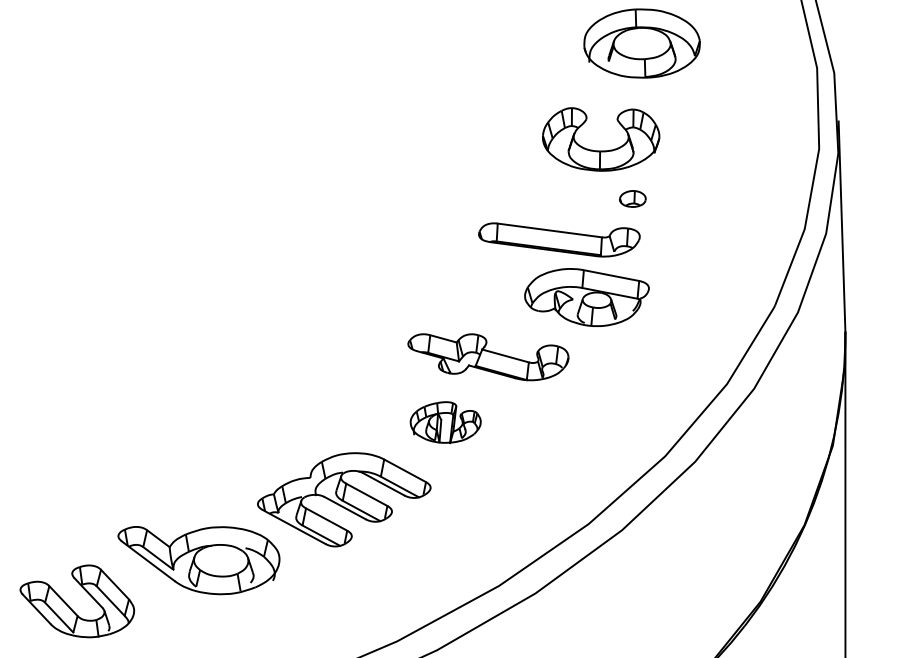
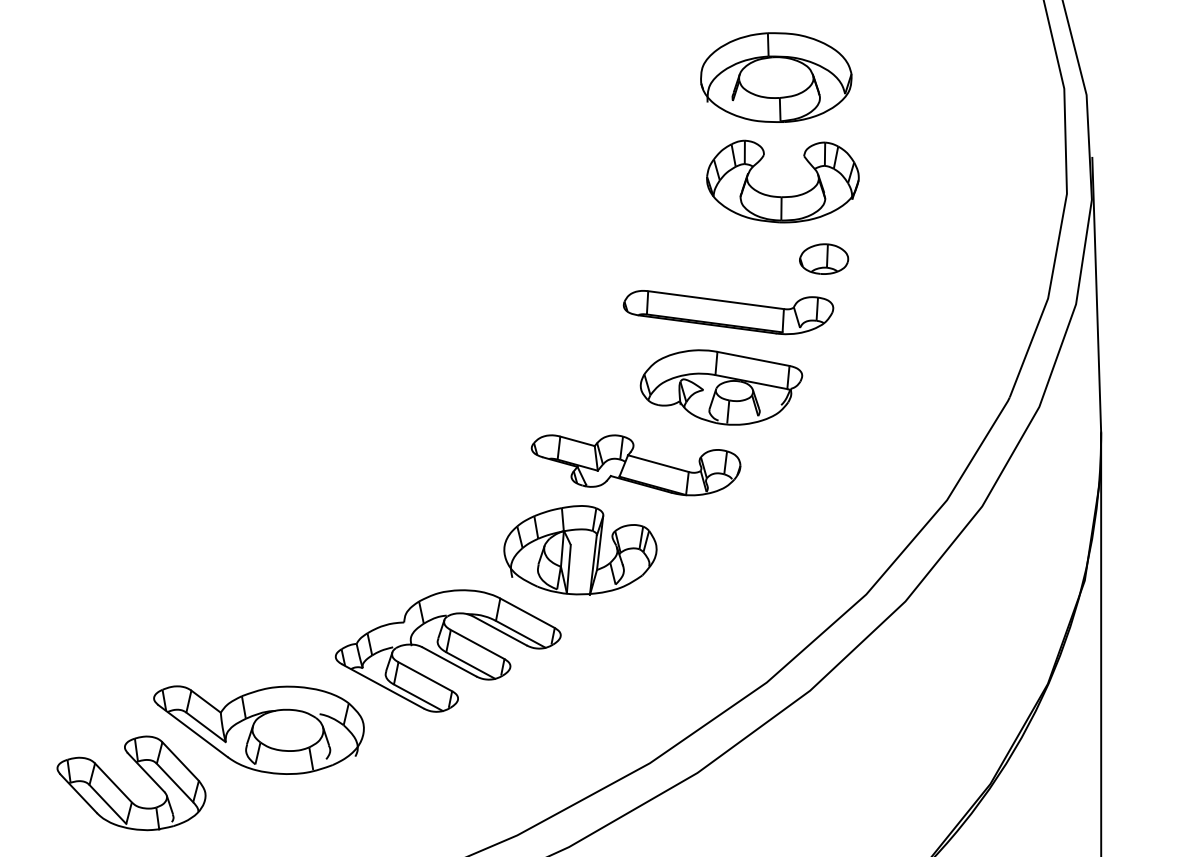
part: (642, 43) -> (776, 77), moved
part: (633, 198) -> (824, 258), size x1.43
part: (587, 297) -> (721, 387), moved
part: (445, 422) -> (580, 550), size x1.67
part: (70, 607) -> (122, 791), moved

